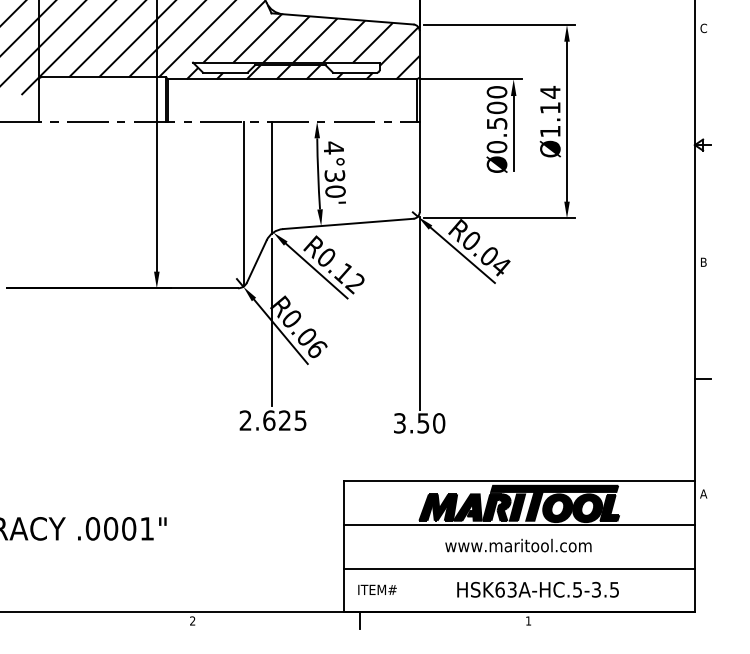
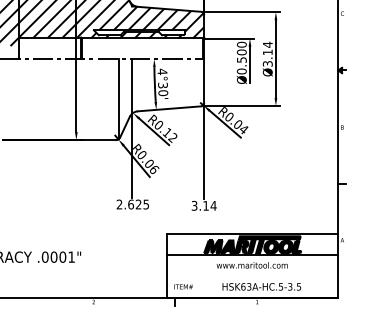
text: (549, 130) -> (267, 63), Ø1.14 -> Ø3.14
text: (430, 422) -> (209, 205), 3.50 -> 3.14
line: (518, 568) -> (252, 276), removed

